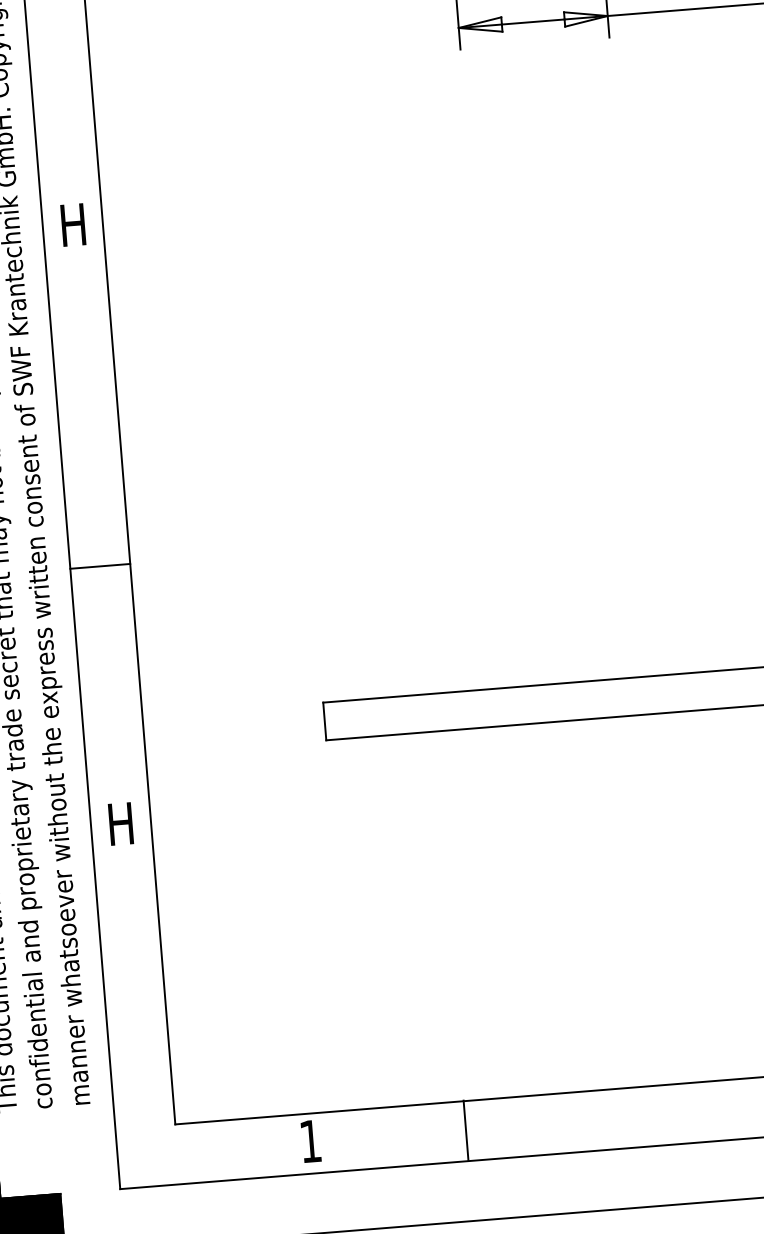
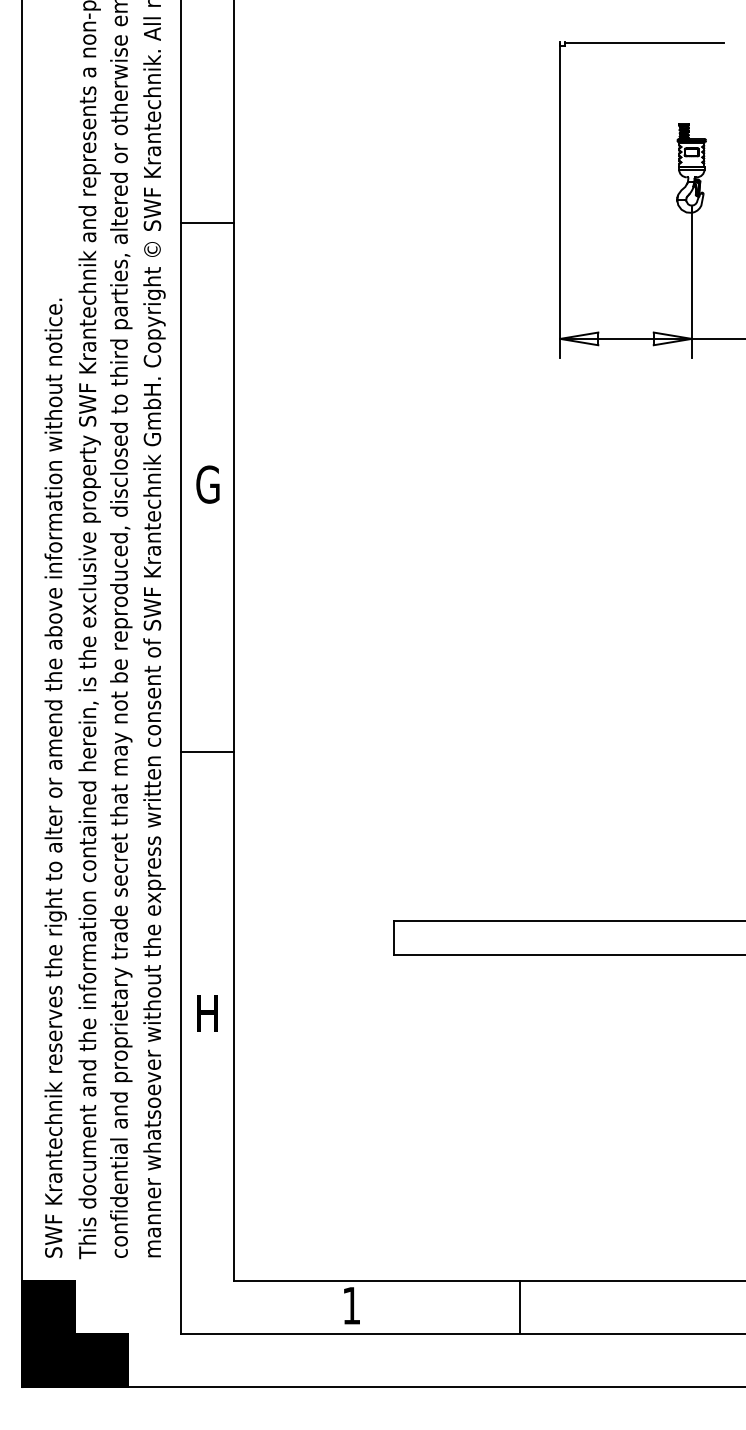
text: (72, 224) -> (207, 484), H -> G
line: (100, 566) -> (207, 752), moved
line: (465, 1129) -> (519, 1306), moved

